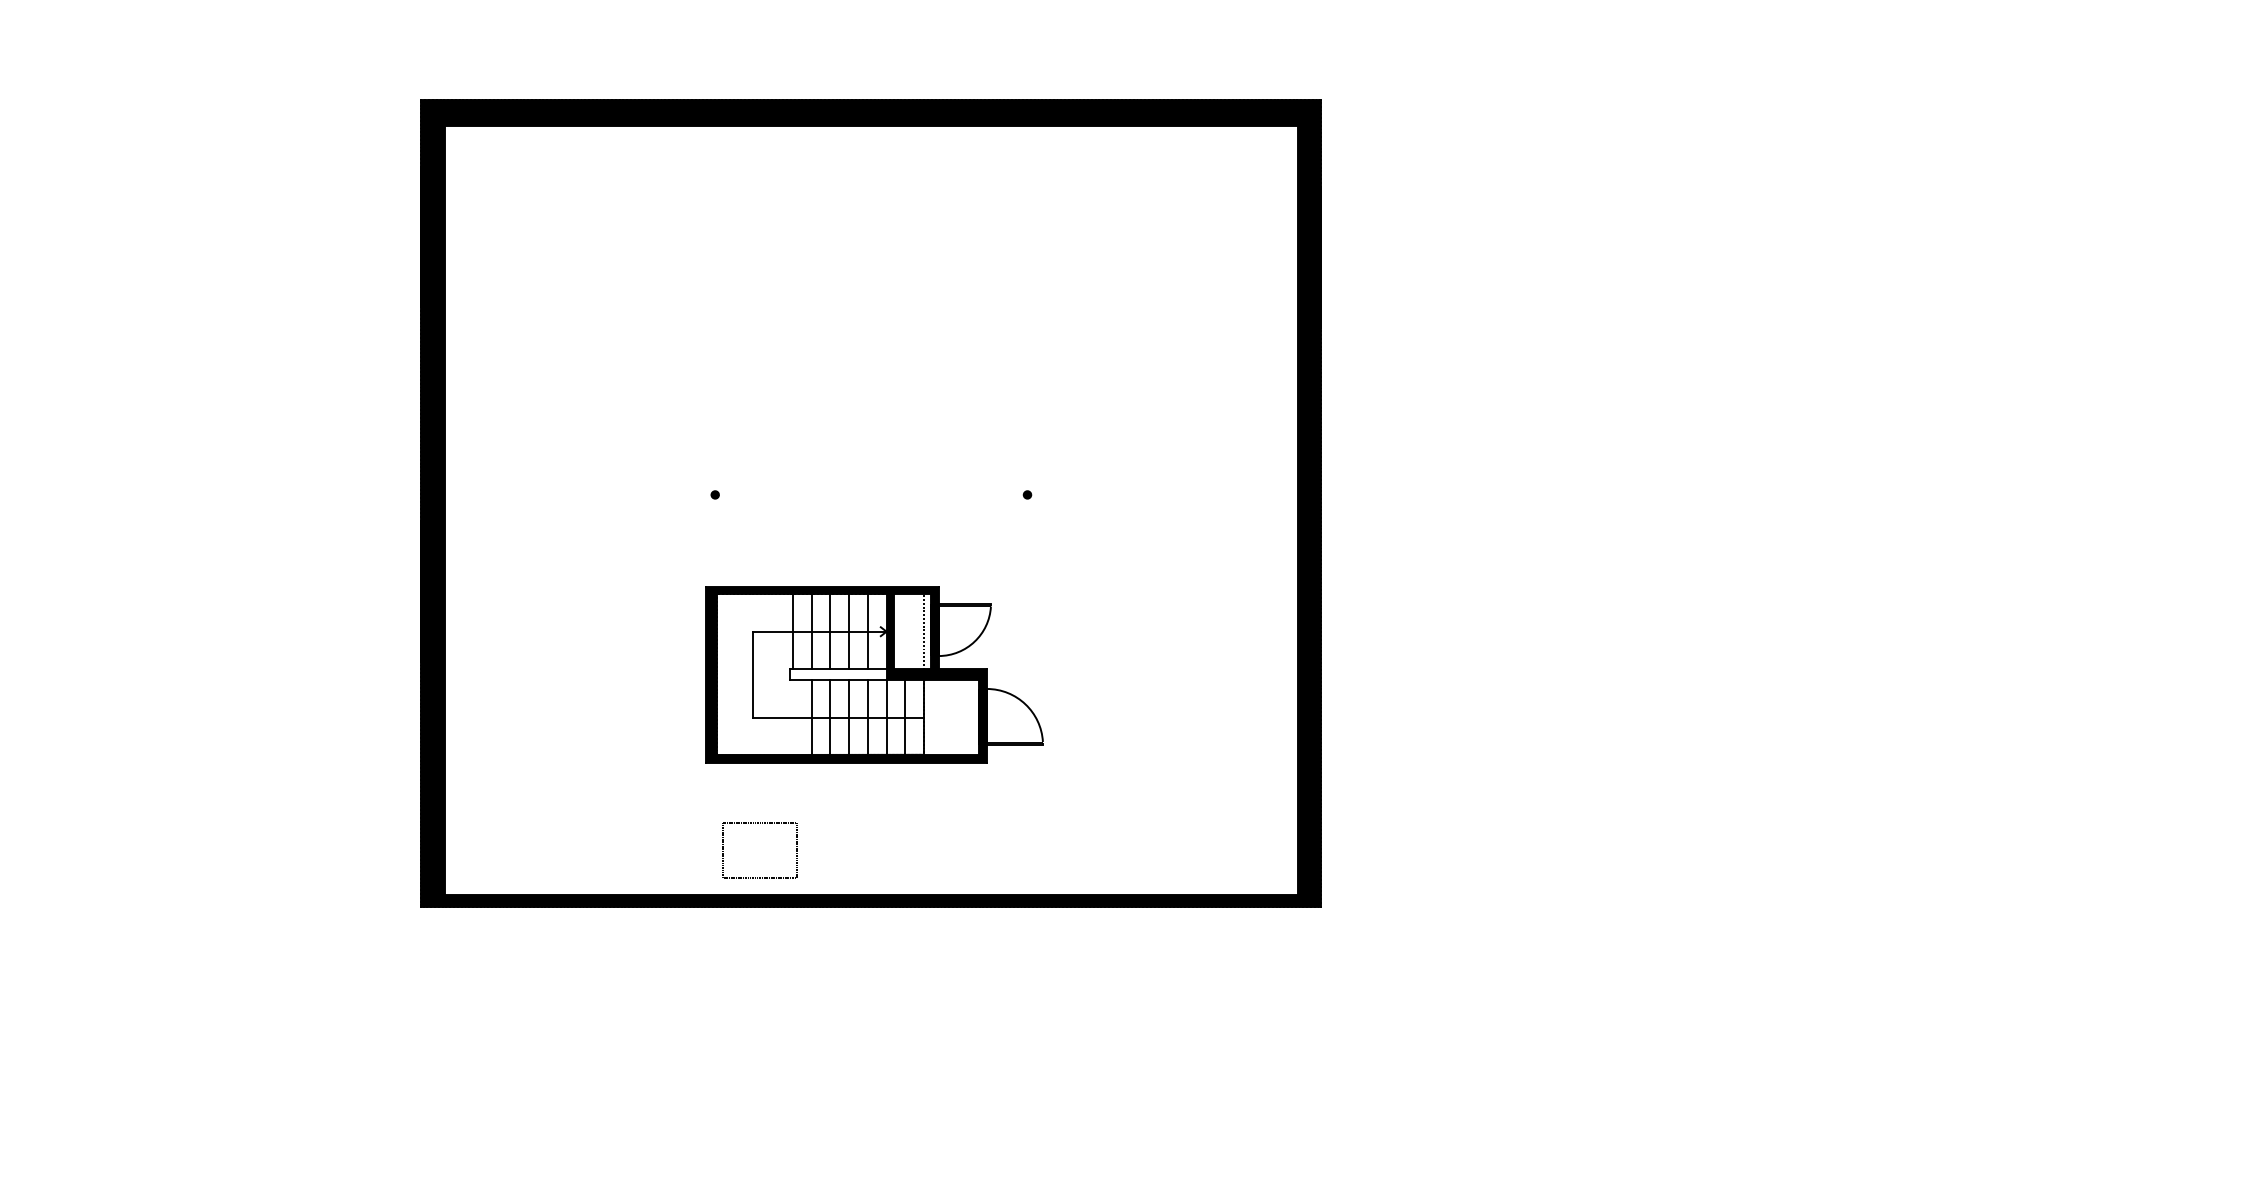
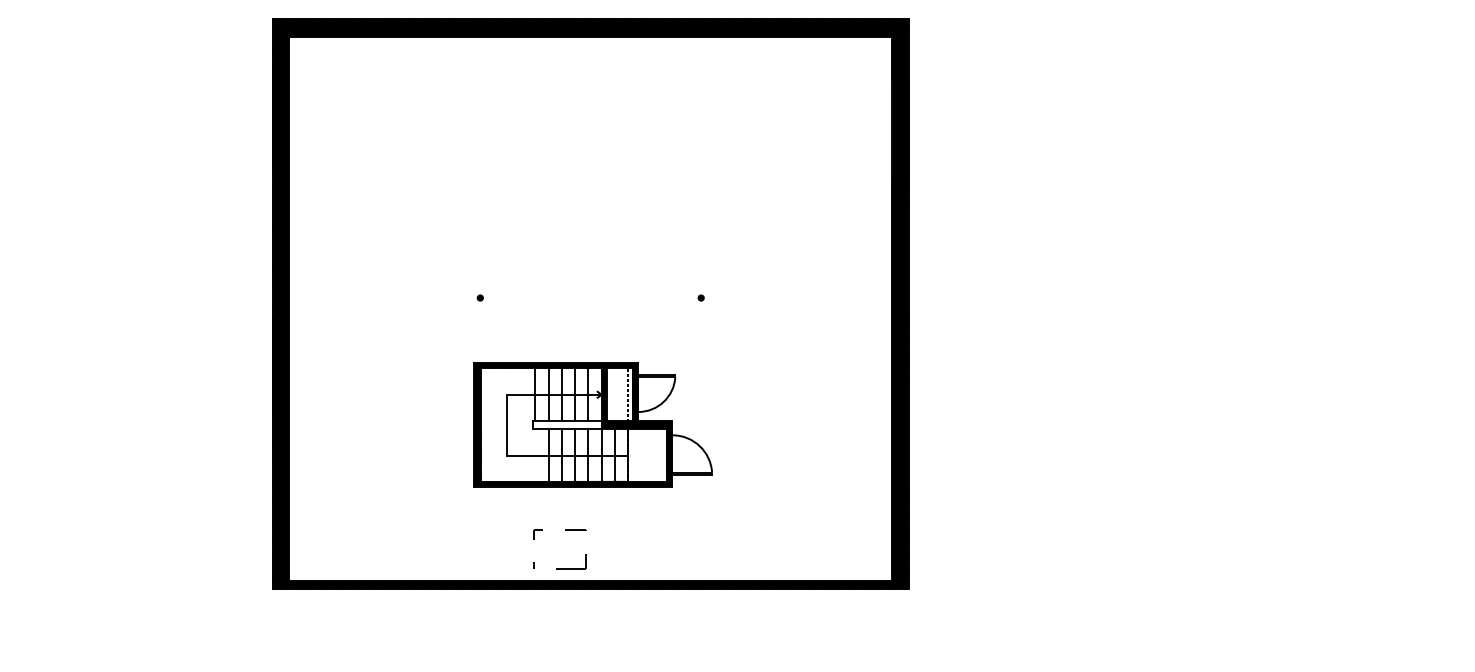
part: (759, 877) -> (559, 568), moved

